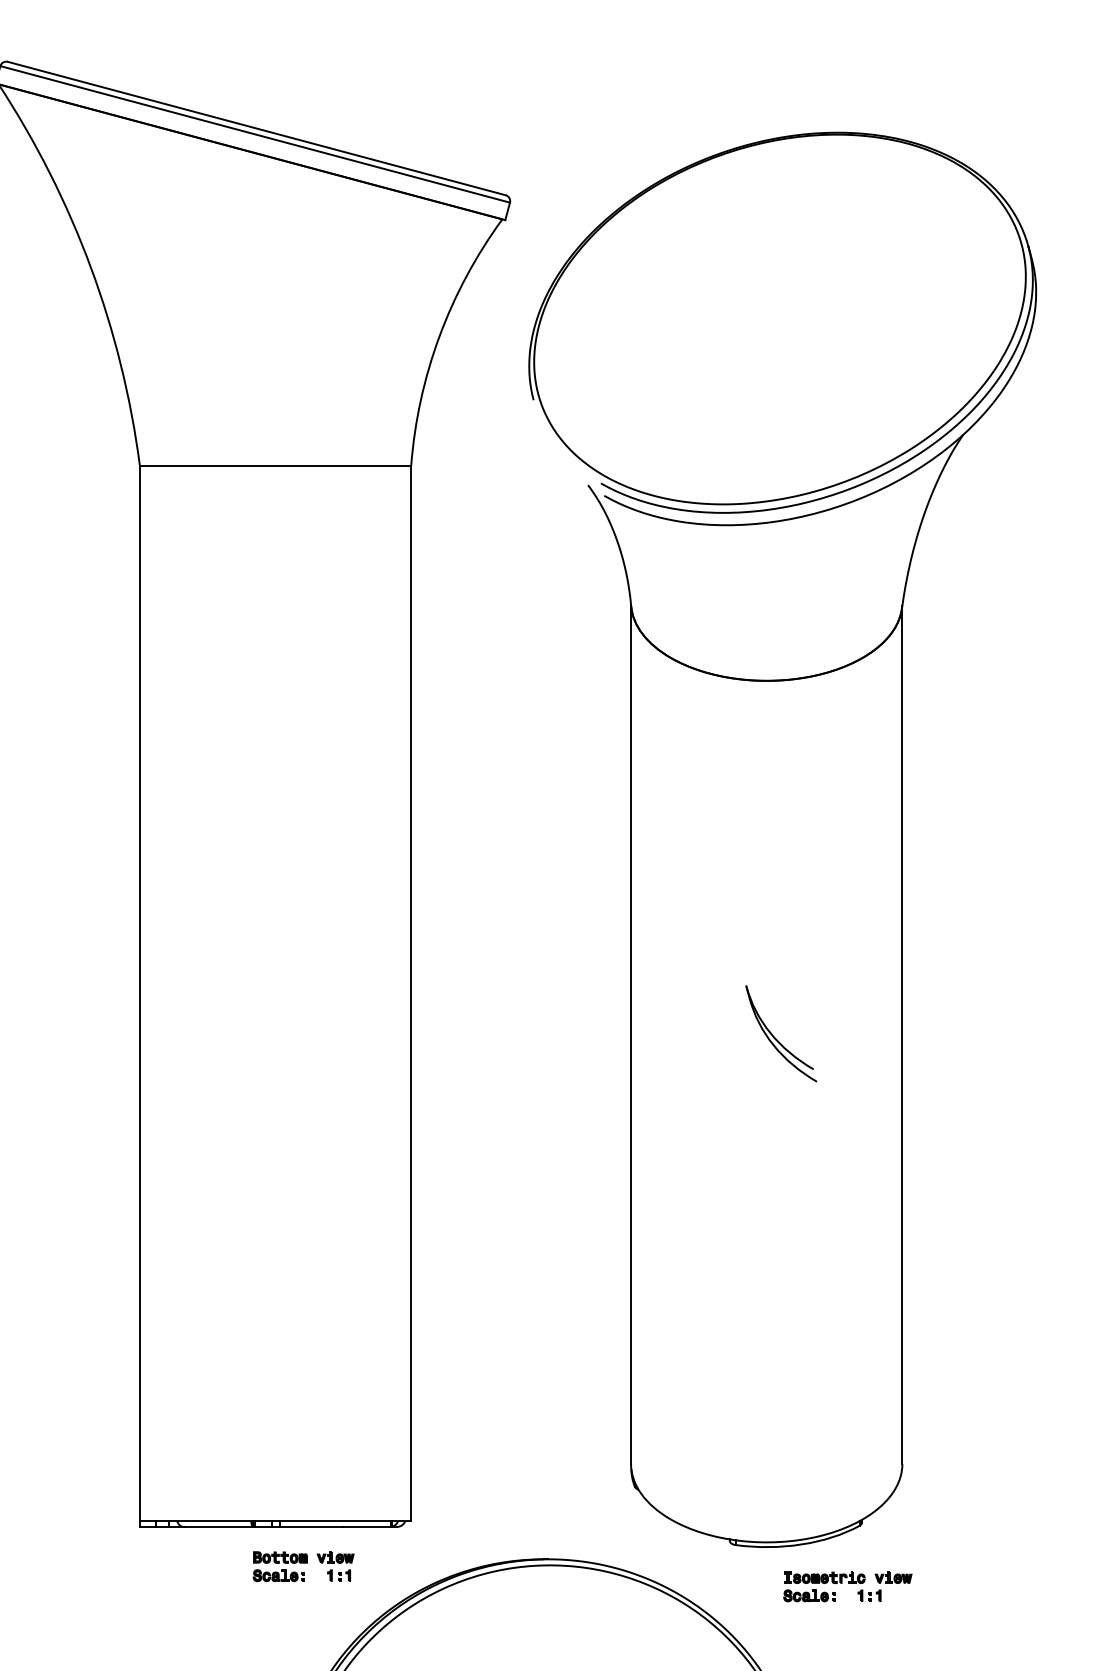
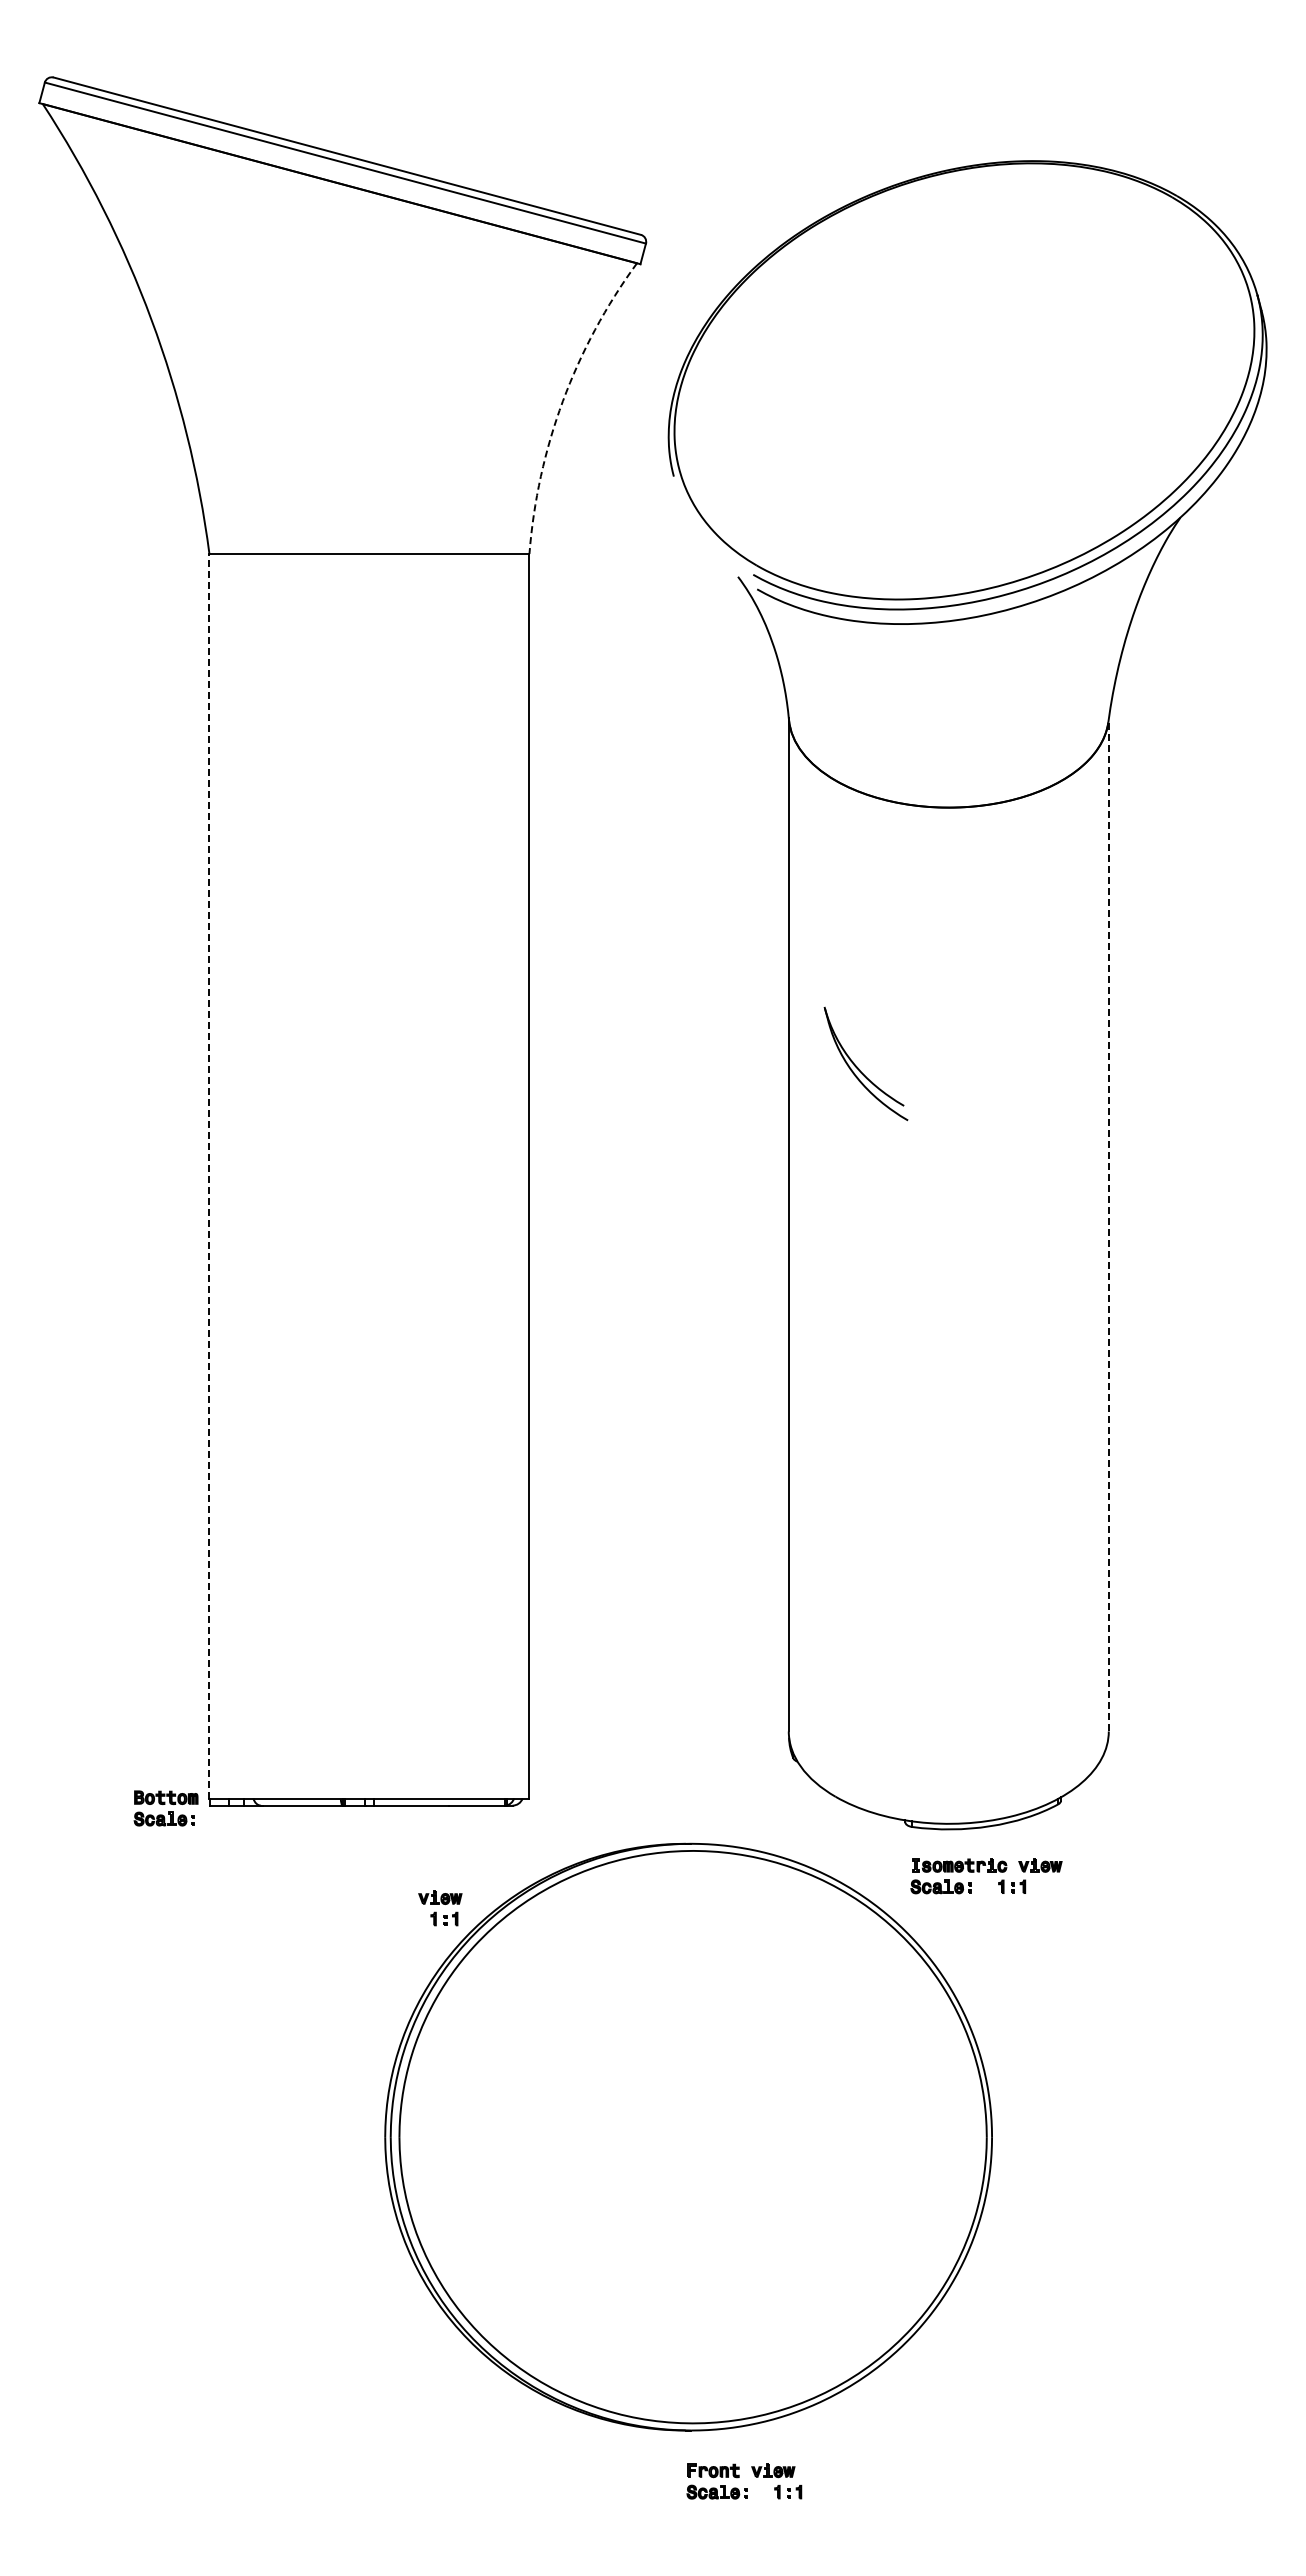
arc: (439, 336) -> (562, 401), solid -> dashed
line: (139, 992) -> (209, 1175), solid -> dashed
line: (902, 1034) -> (1108, 1224), solid -> dashed
part: (775, 1037) -> (859, 1068), moved
part: (279, 1566) -> (165, 1808), moved
part: (335, 1566) -> (440, 1908), moved
part: (847, 1587) -> (986, 1876), moved

